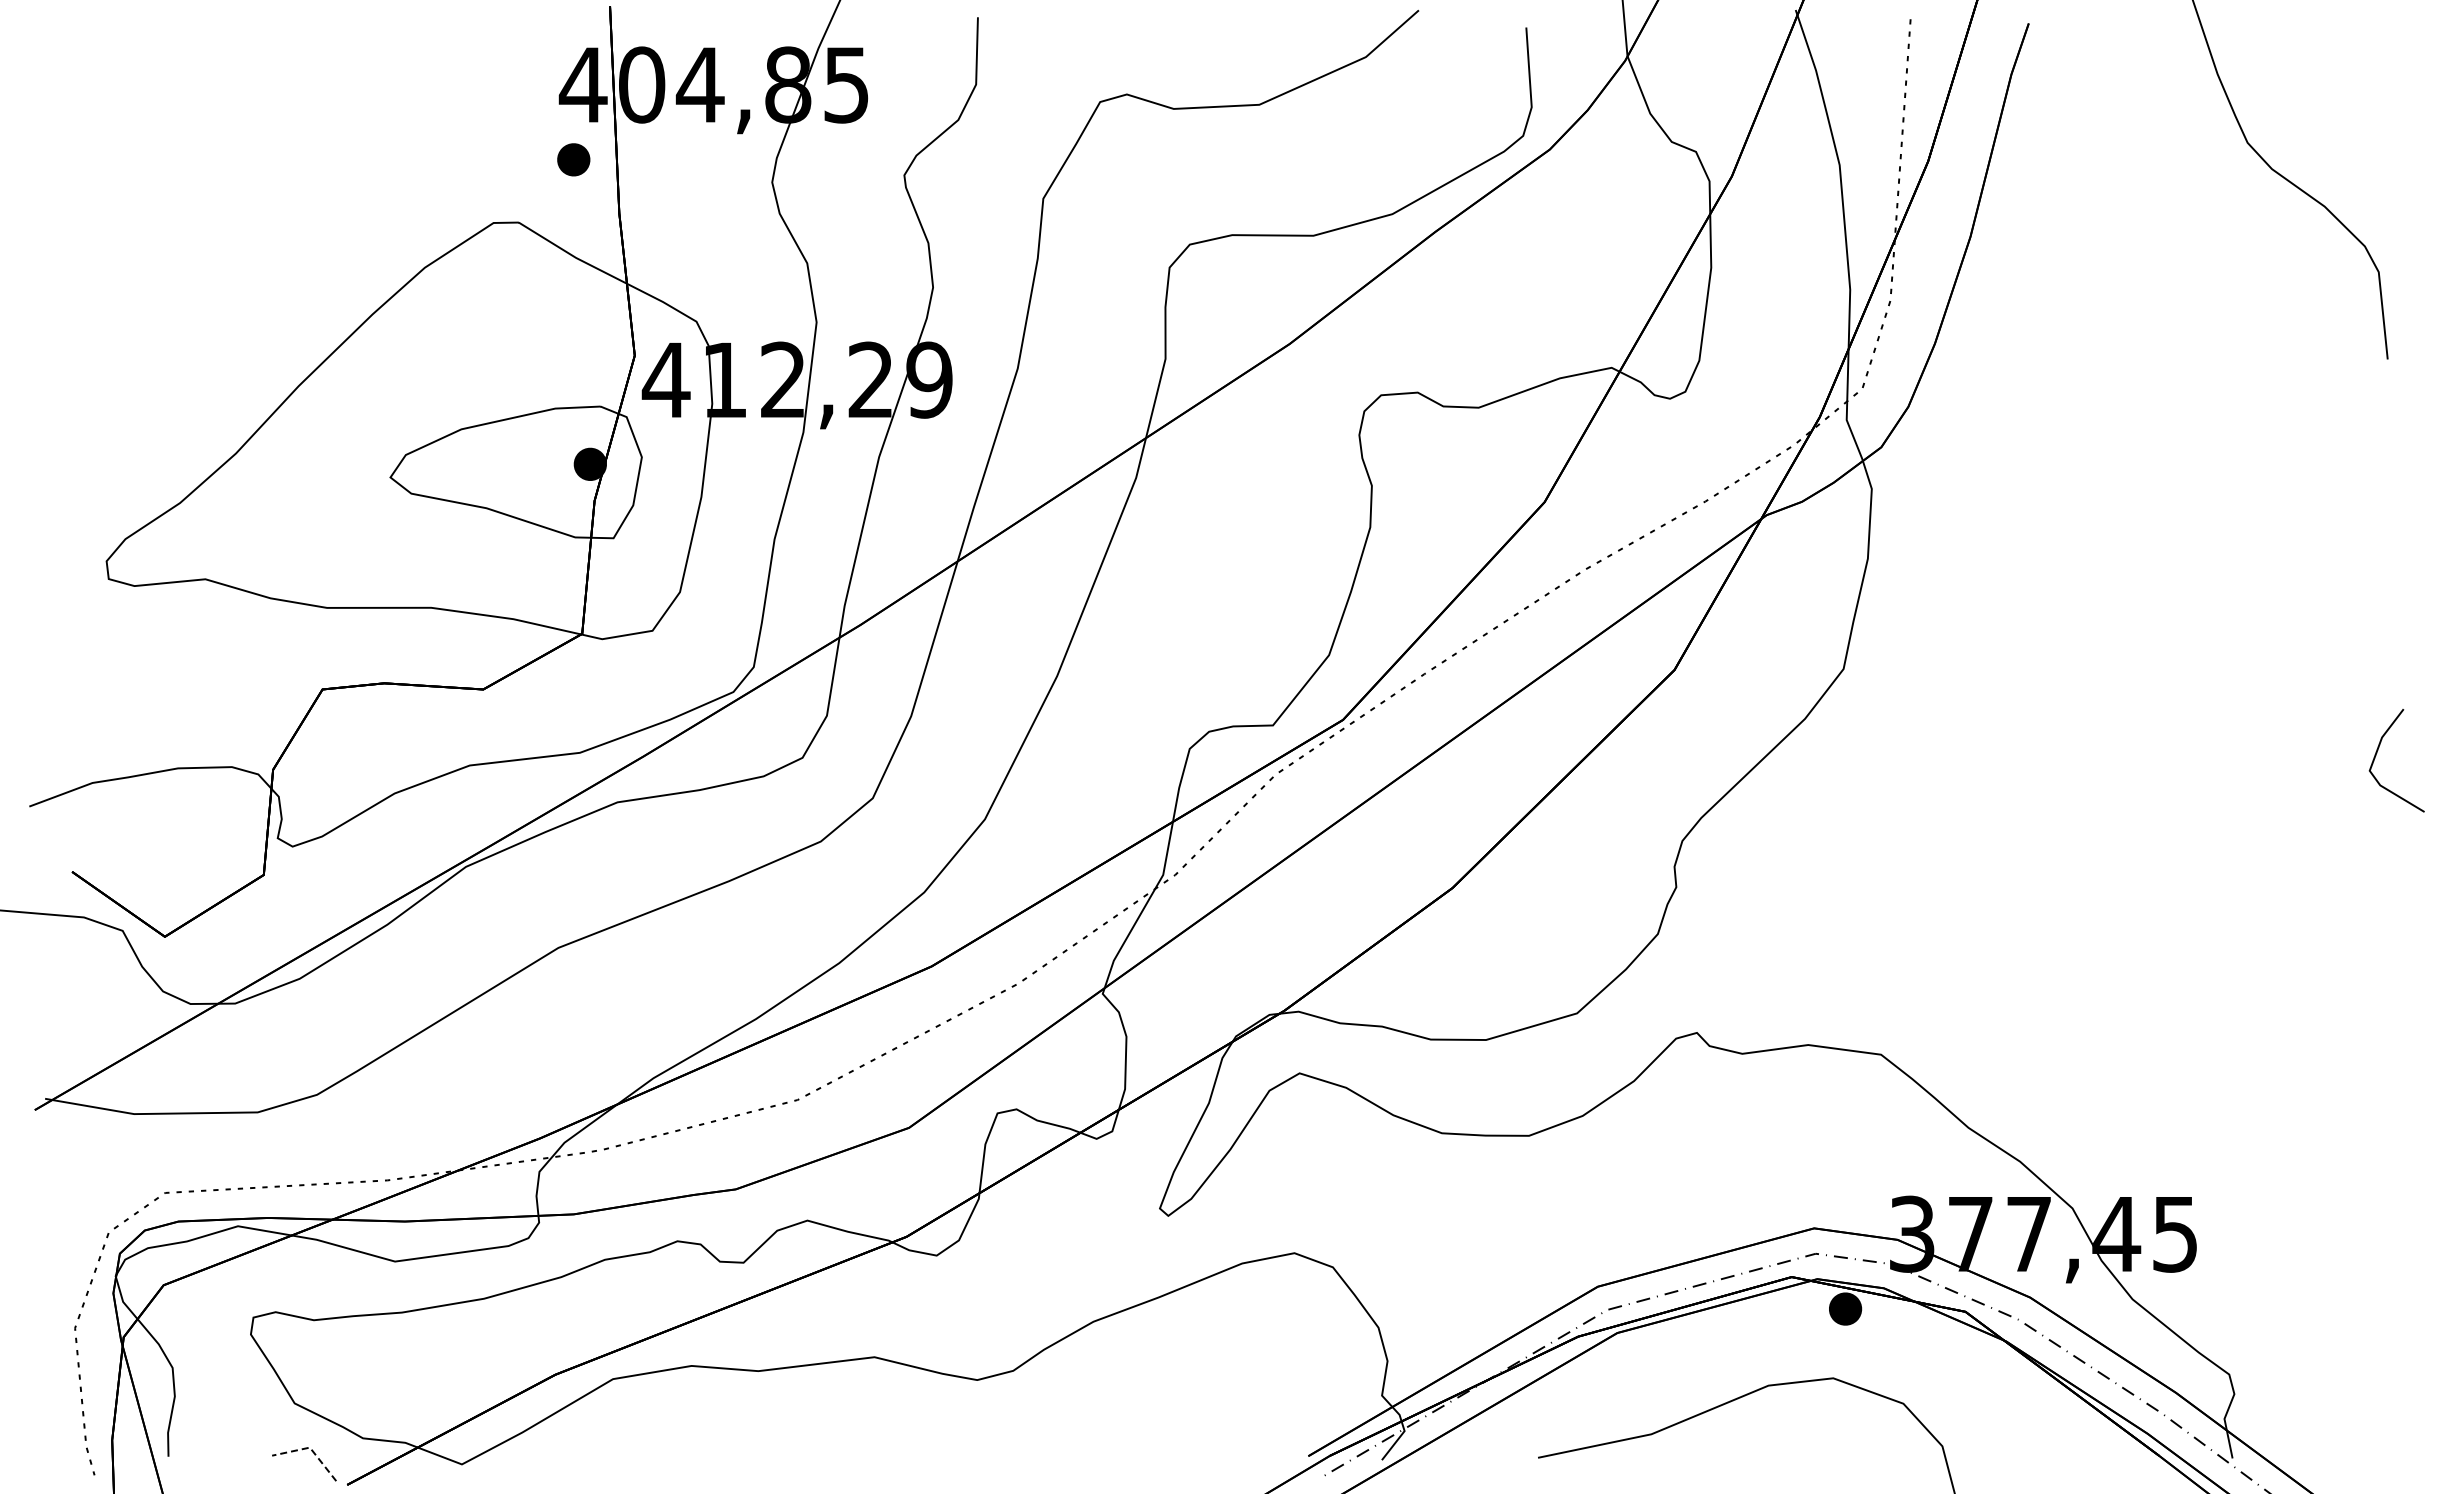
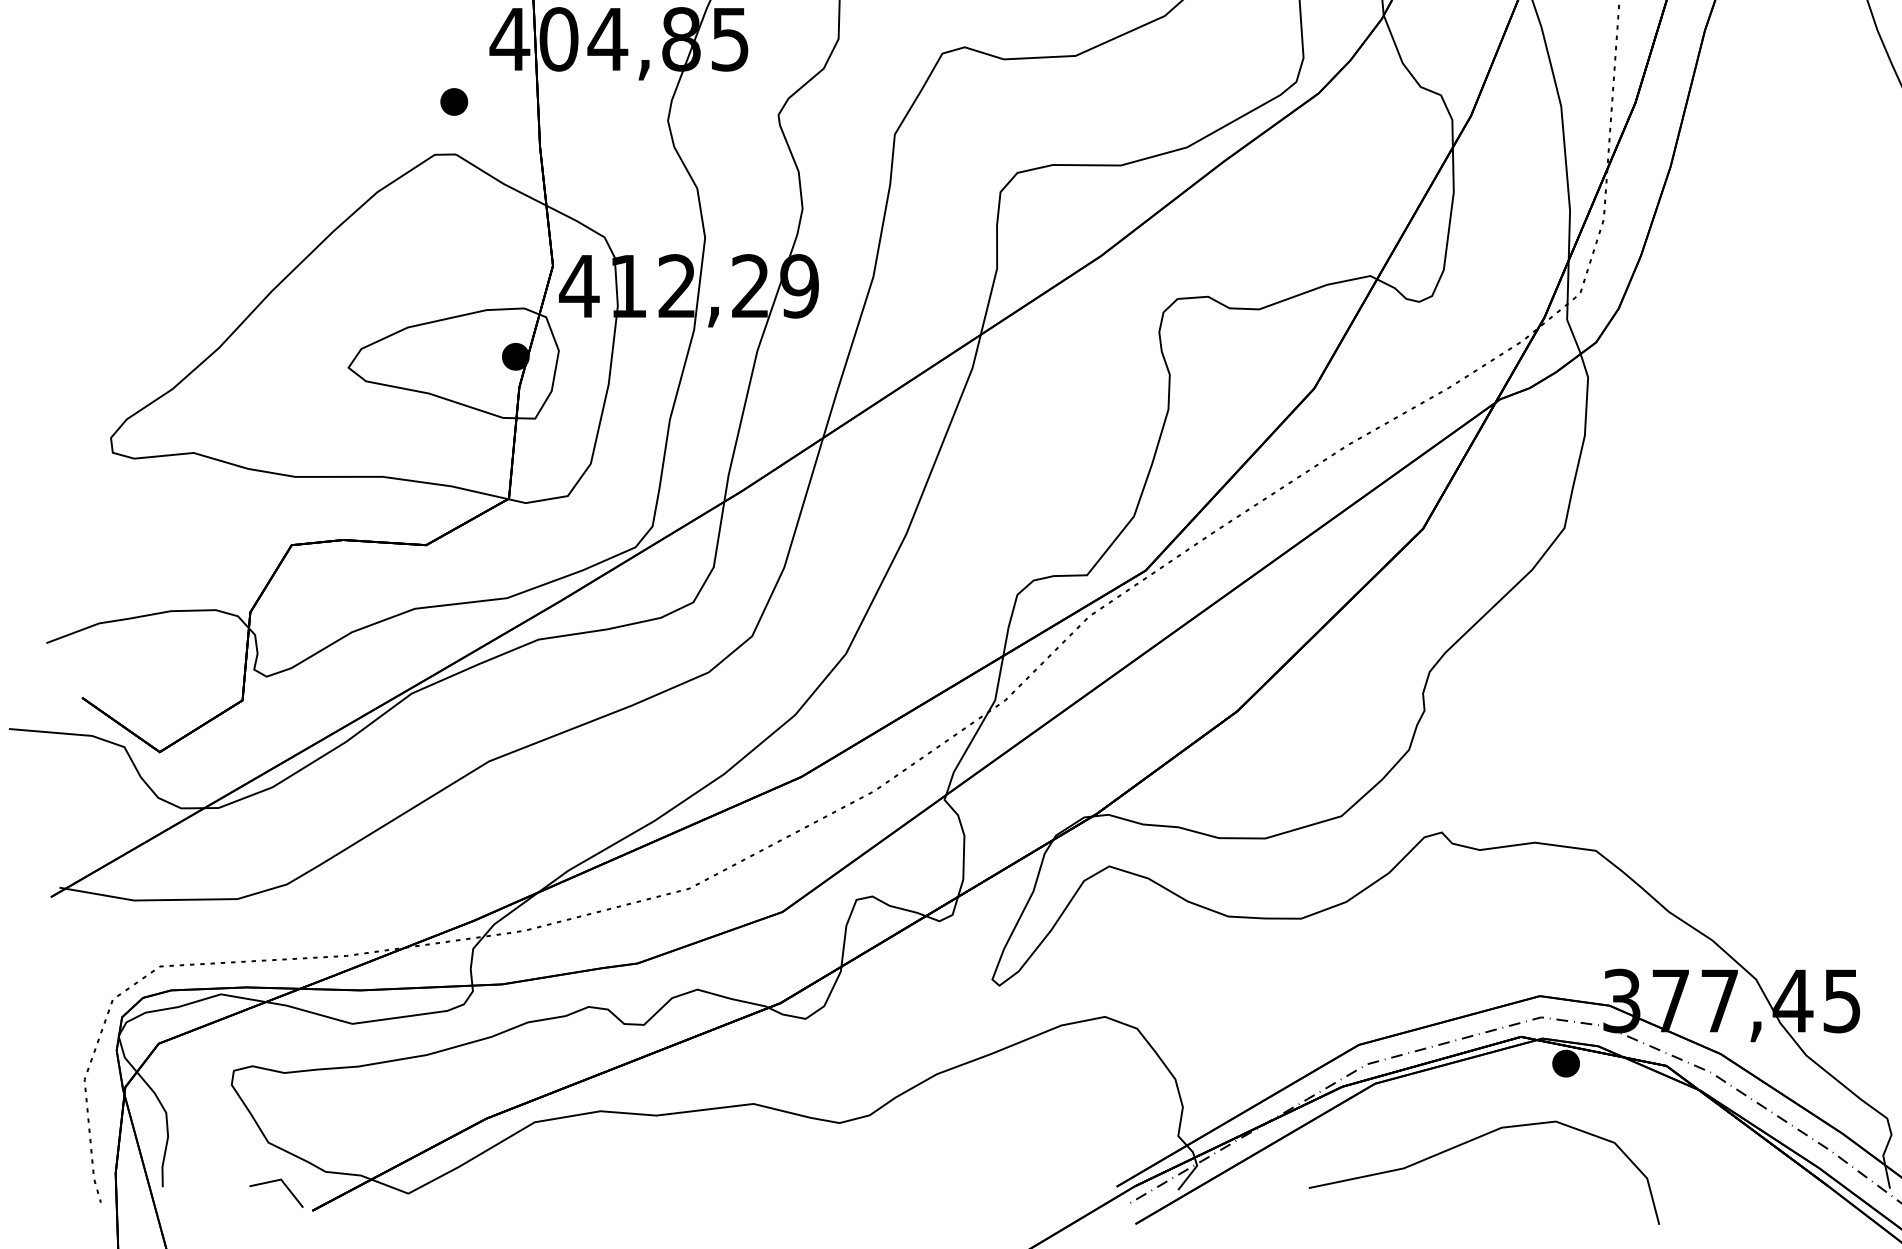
part: (573, 159) -> (454, 101), moved
line: (310, 1448) -> (281, 1180), dashed -> solid

